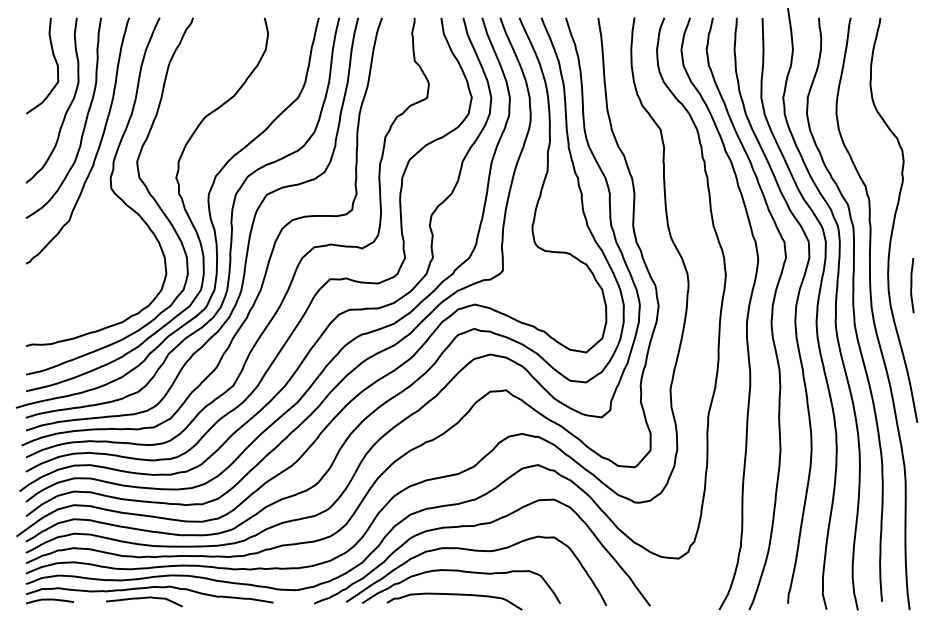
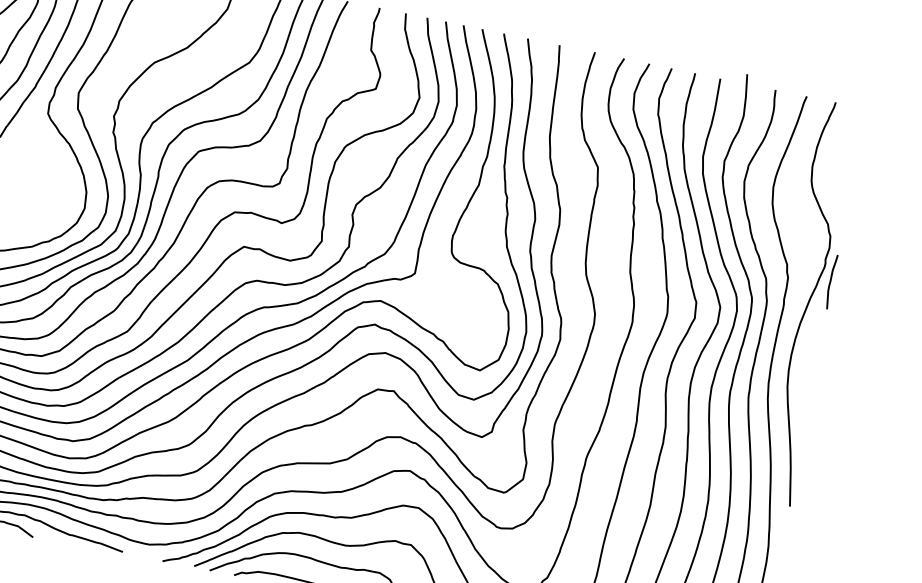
curve: (912, 285) -> (831, 281), moved

